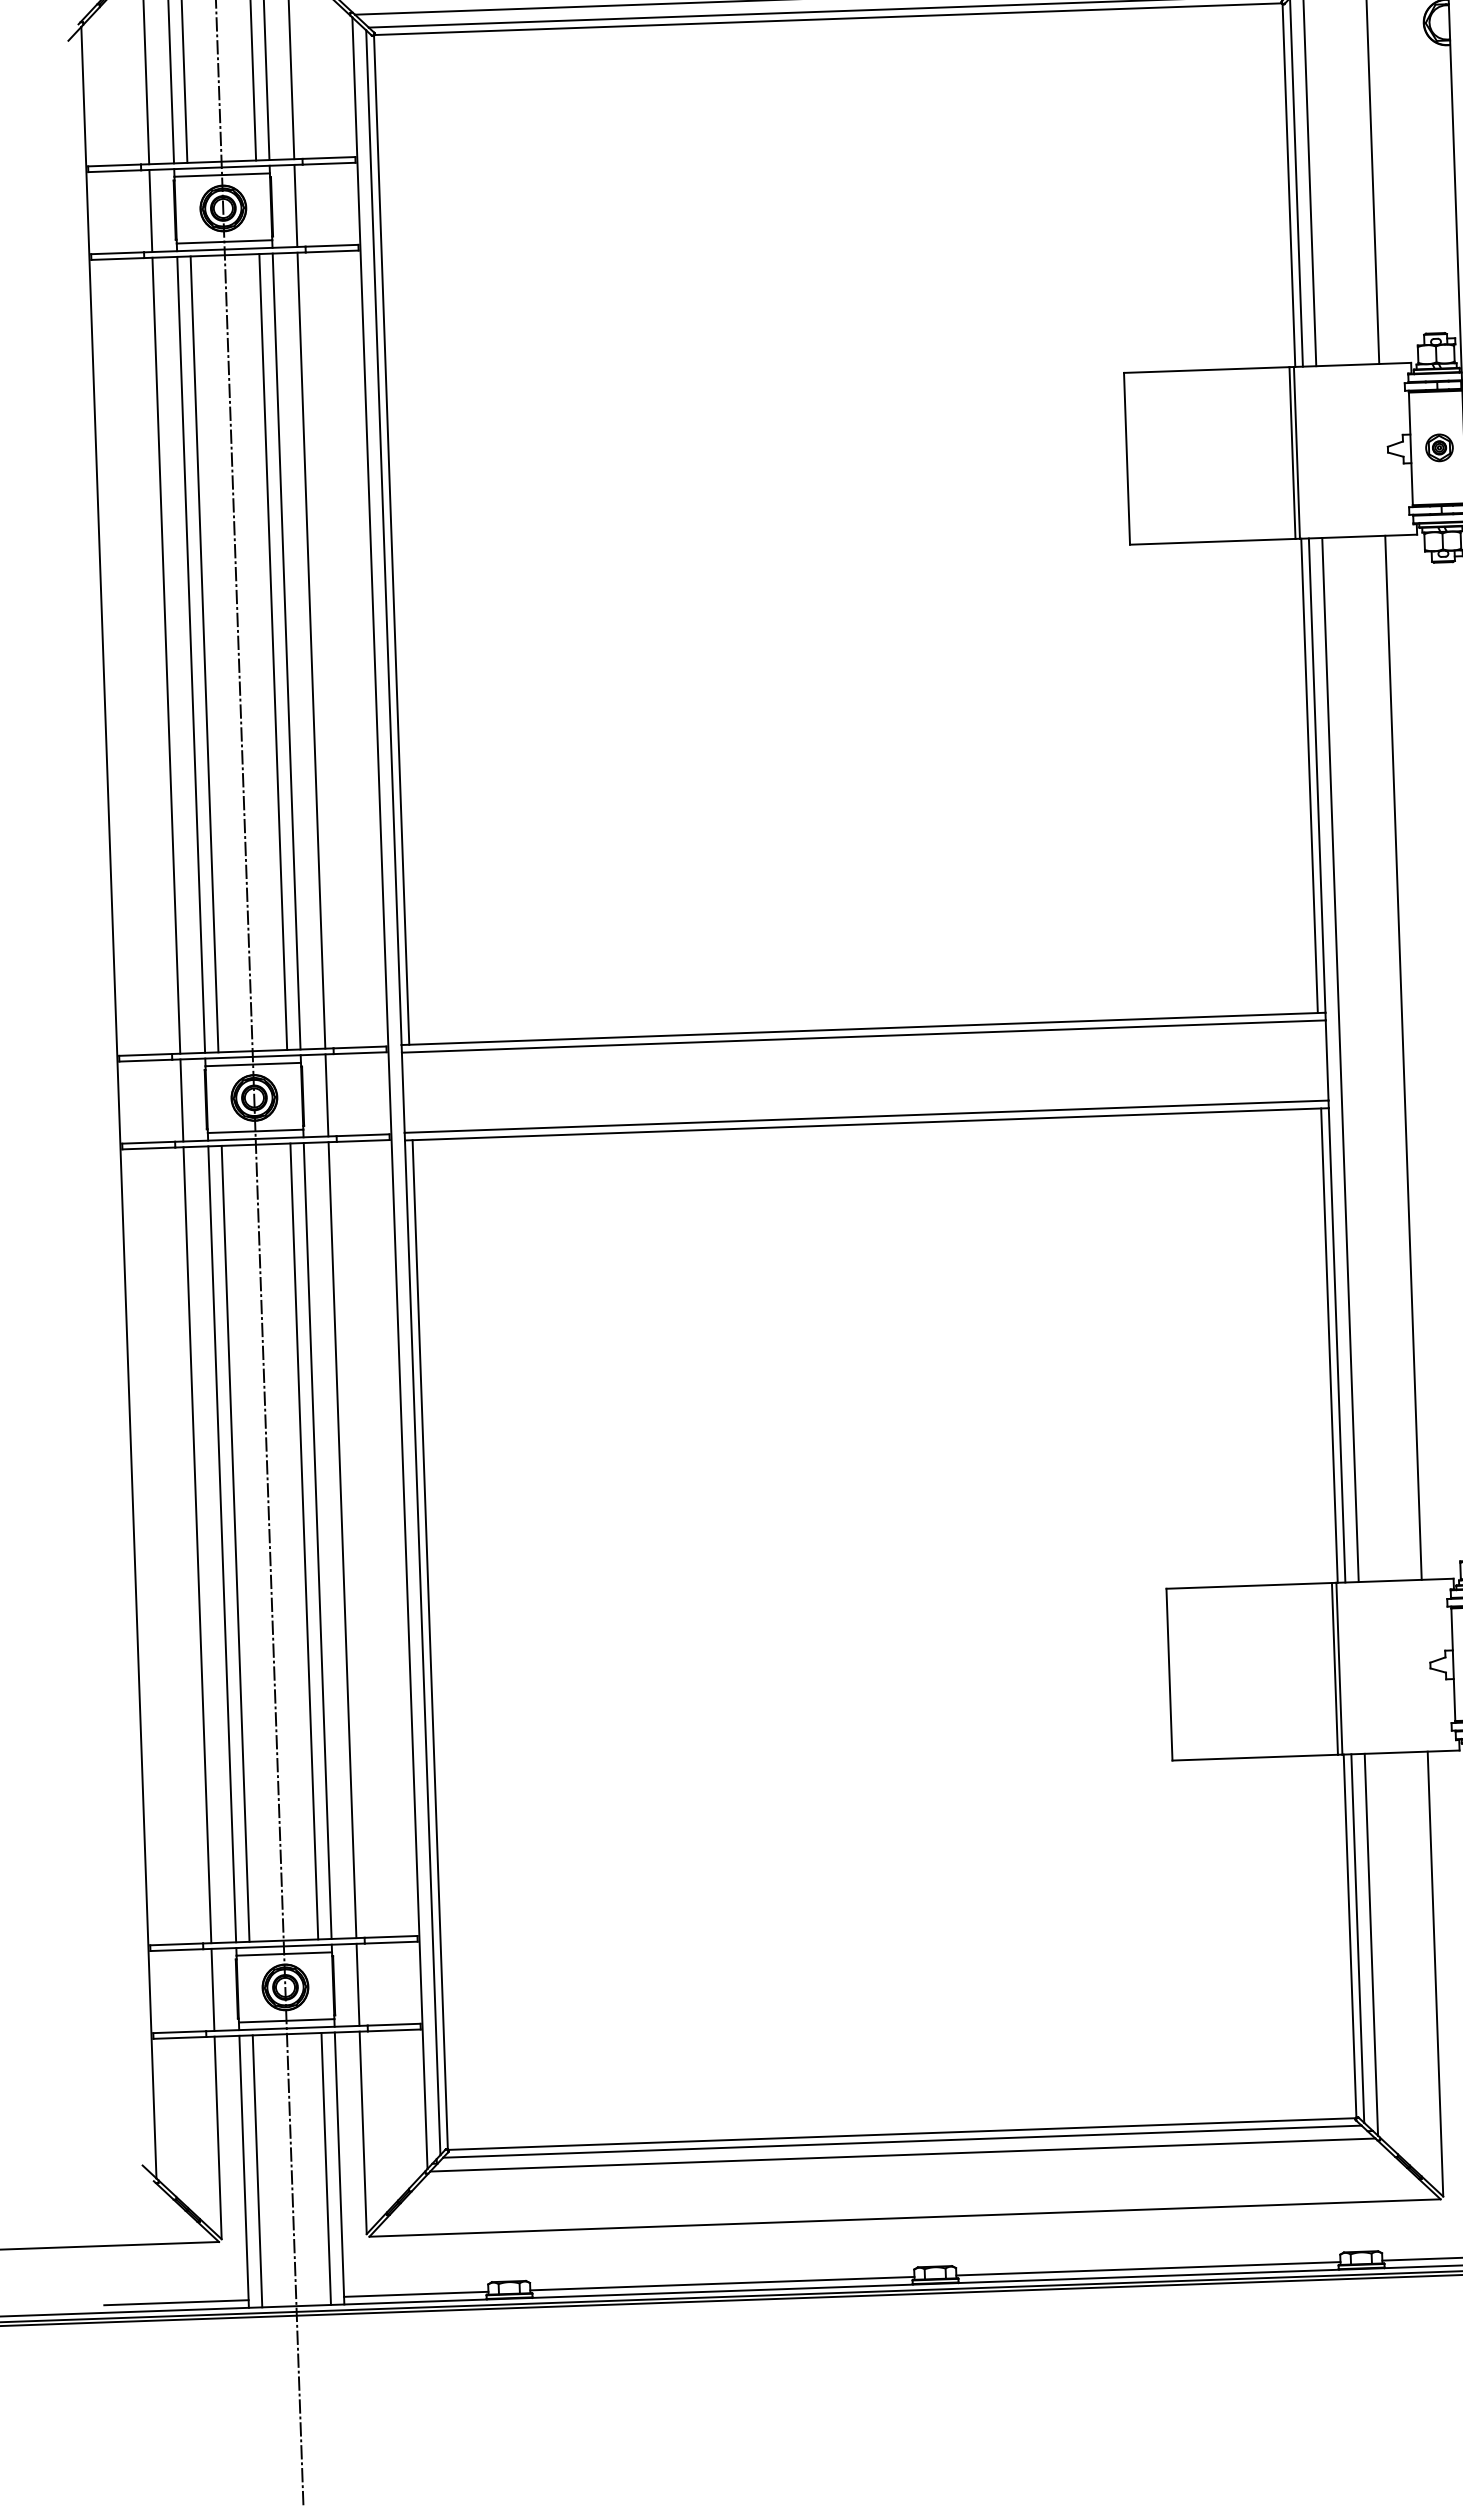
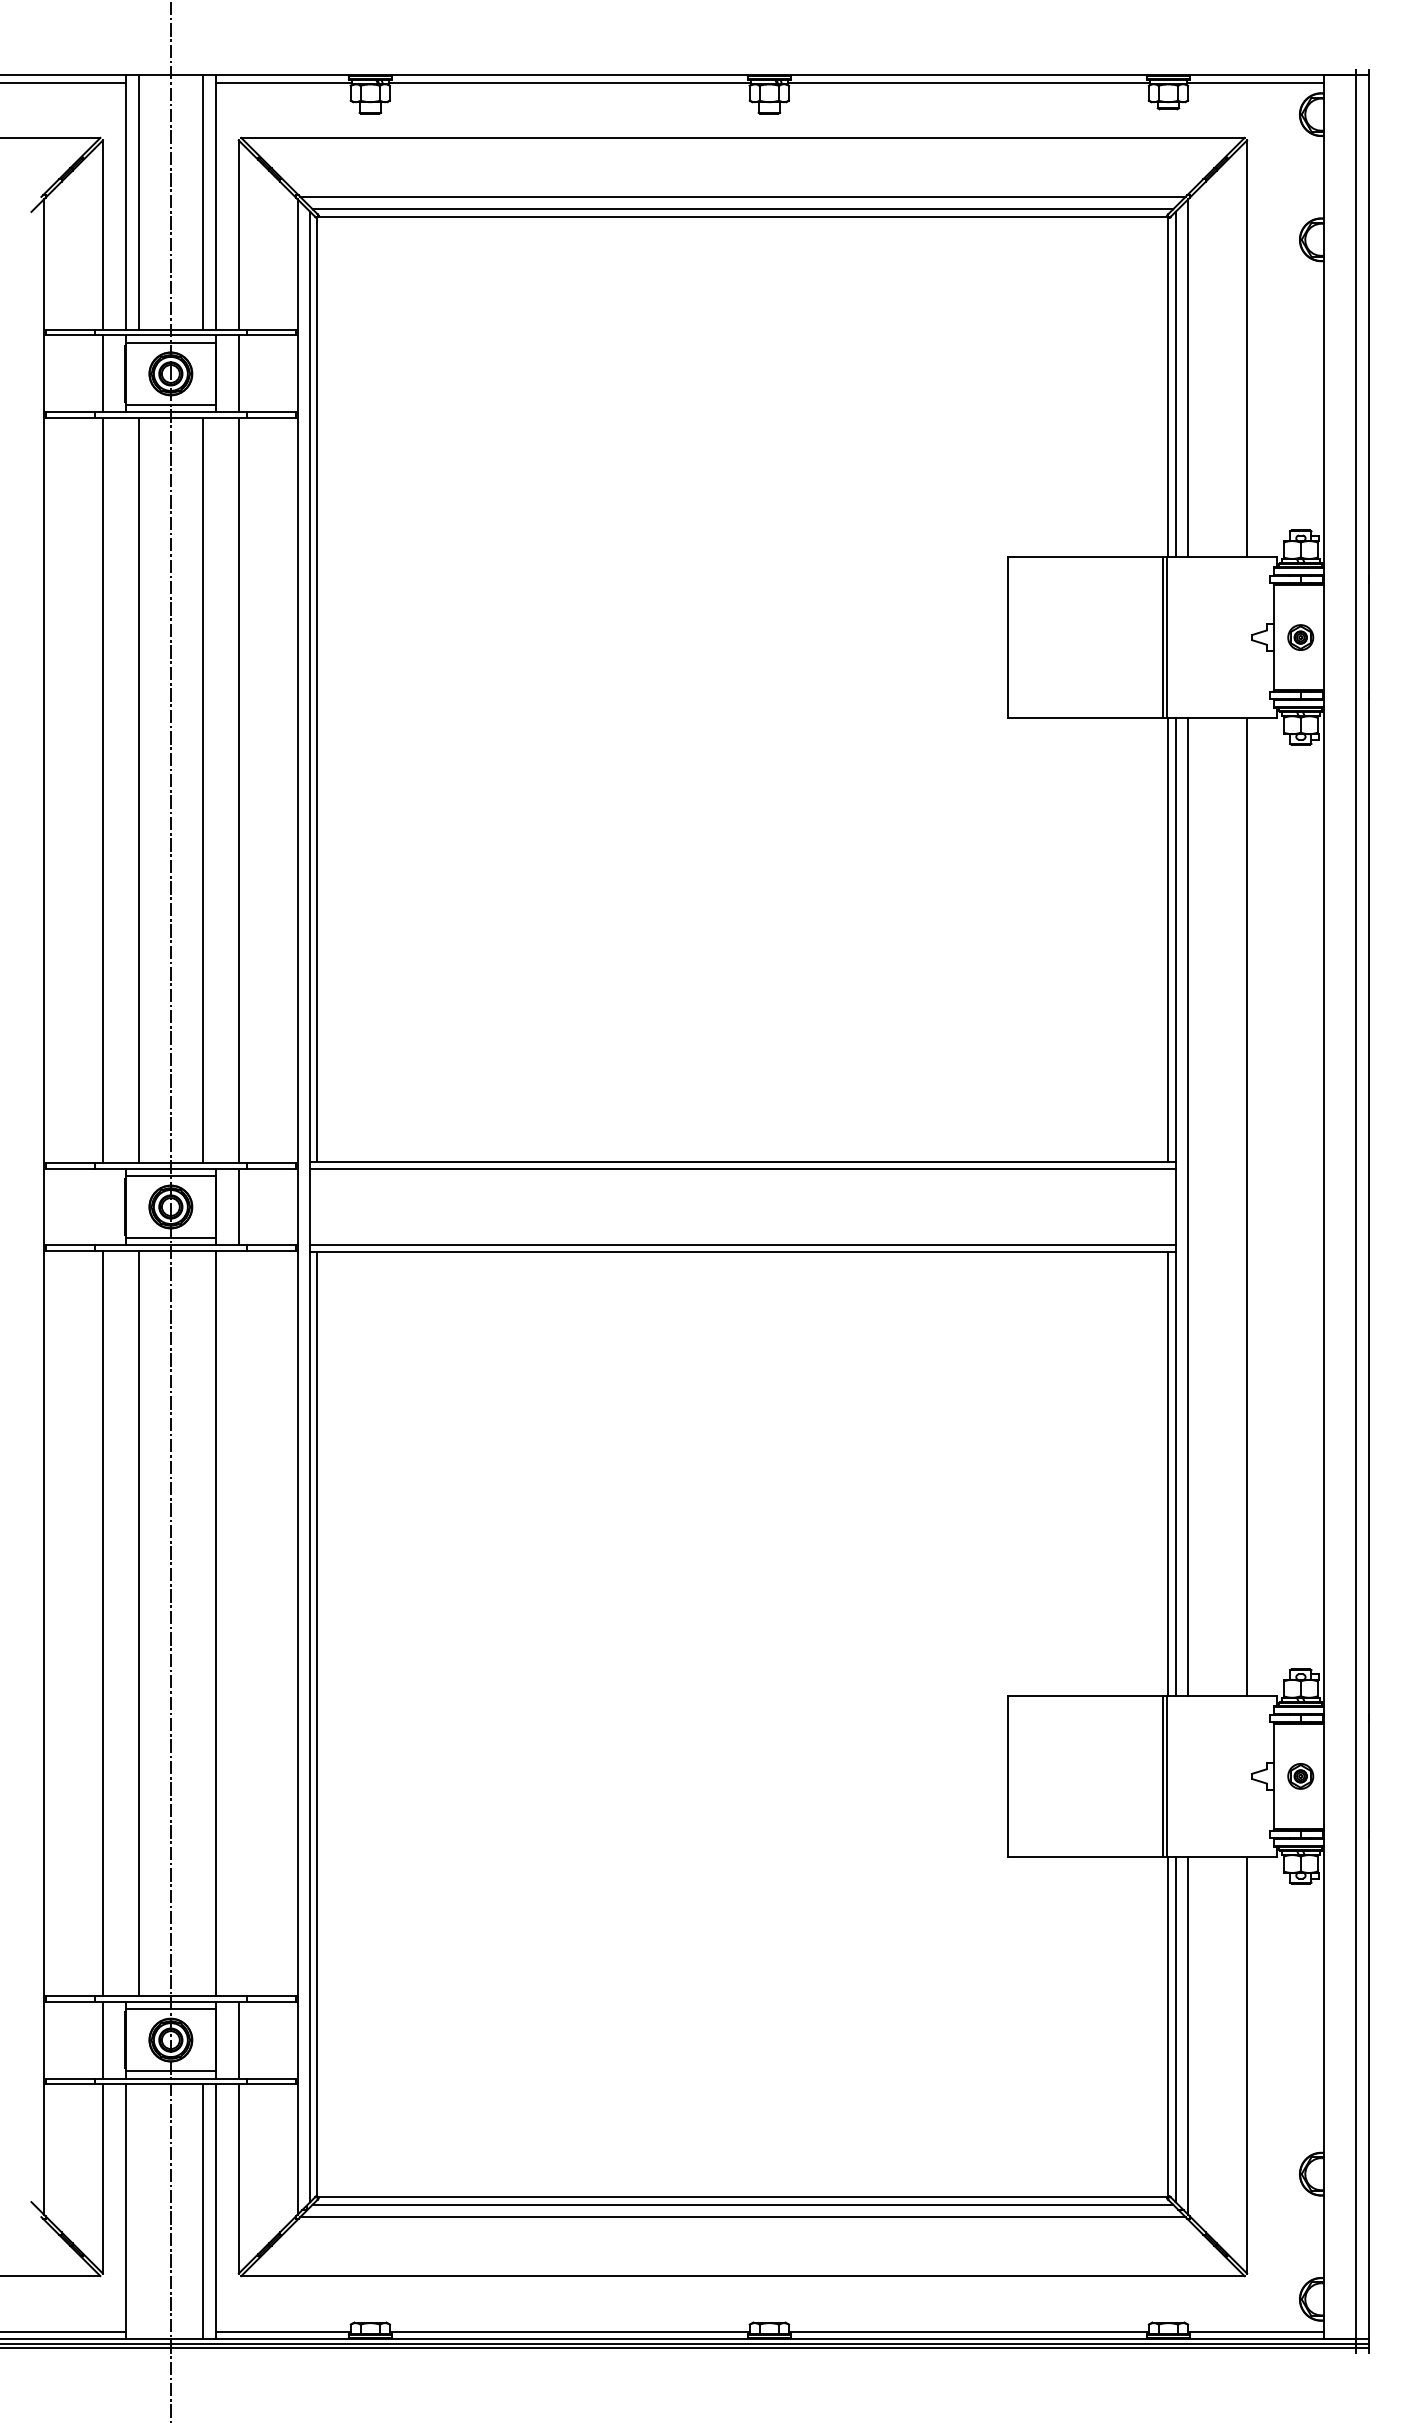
line: (286, 651) -> (215, 790), removed
line: (191, 654) -> (126, 790), removed
line: (181, 1099) -> (102, 1206), removed
line: (342, 1540) -> (238, 1623), removed
line: (304, 1541) -> (203, 1623), removed
line: (222, 1544) -> (126, 1623), removed
line: (257, 2170) -> (138, 2210), removed

